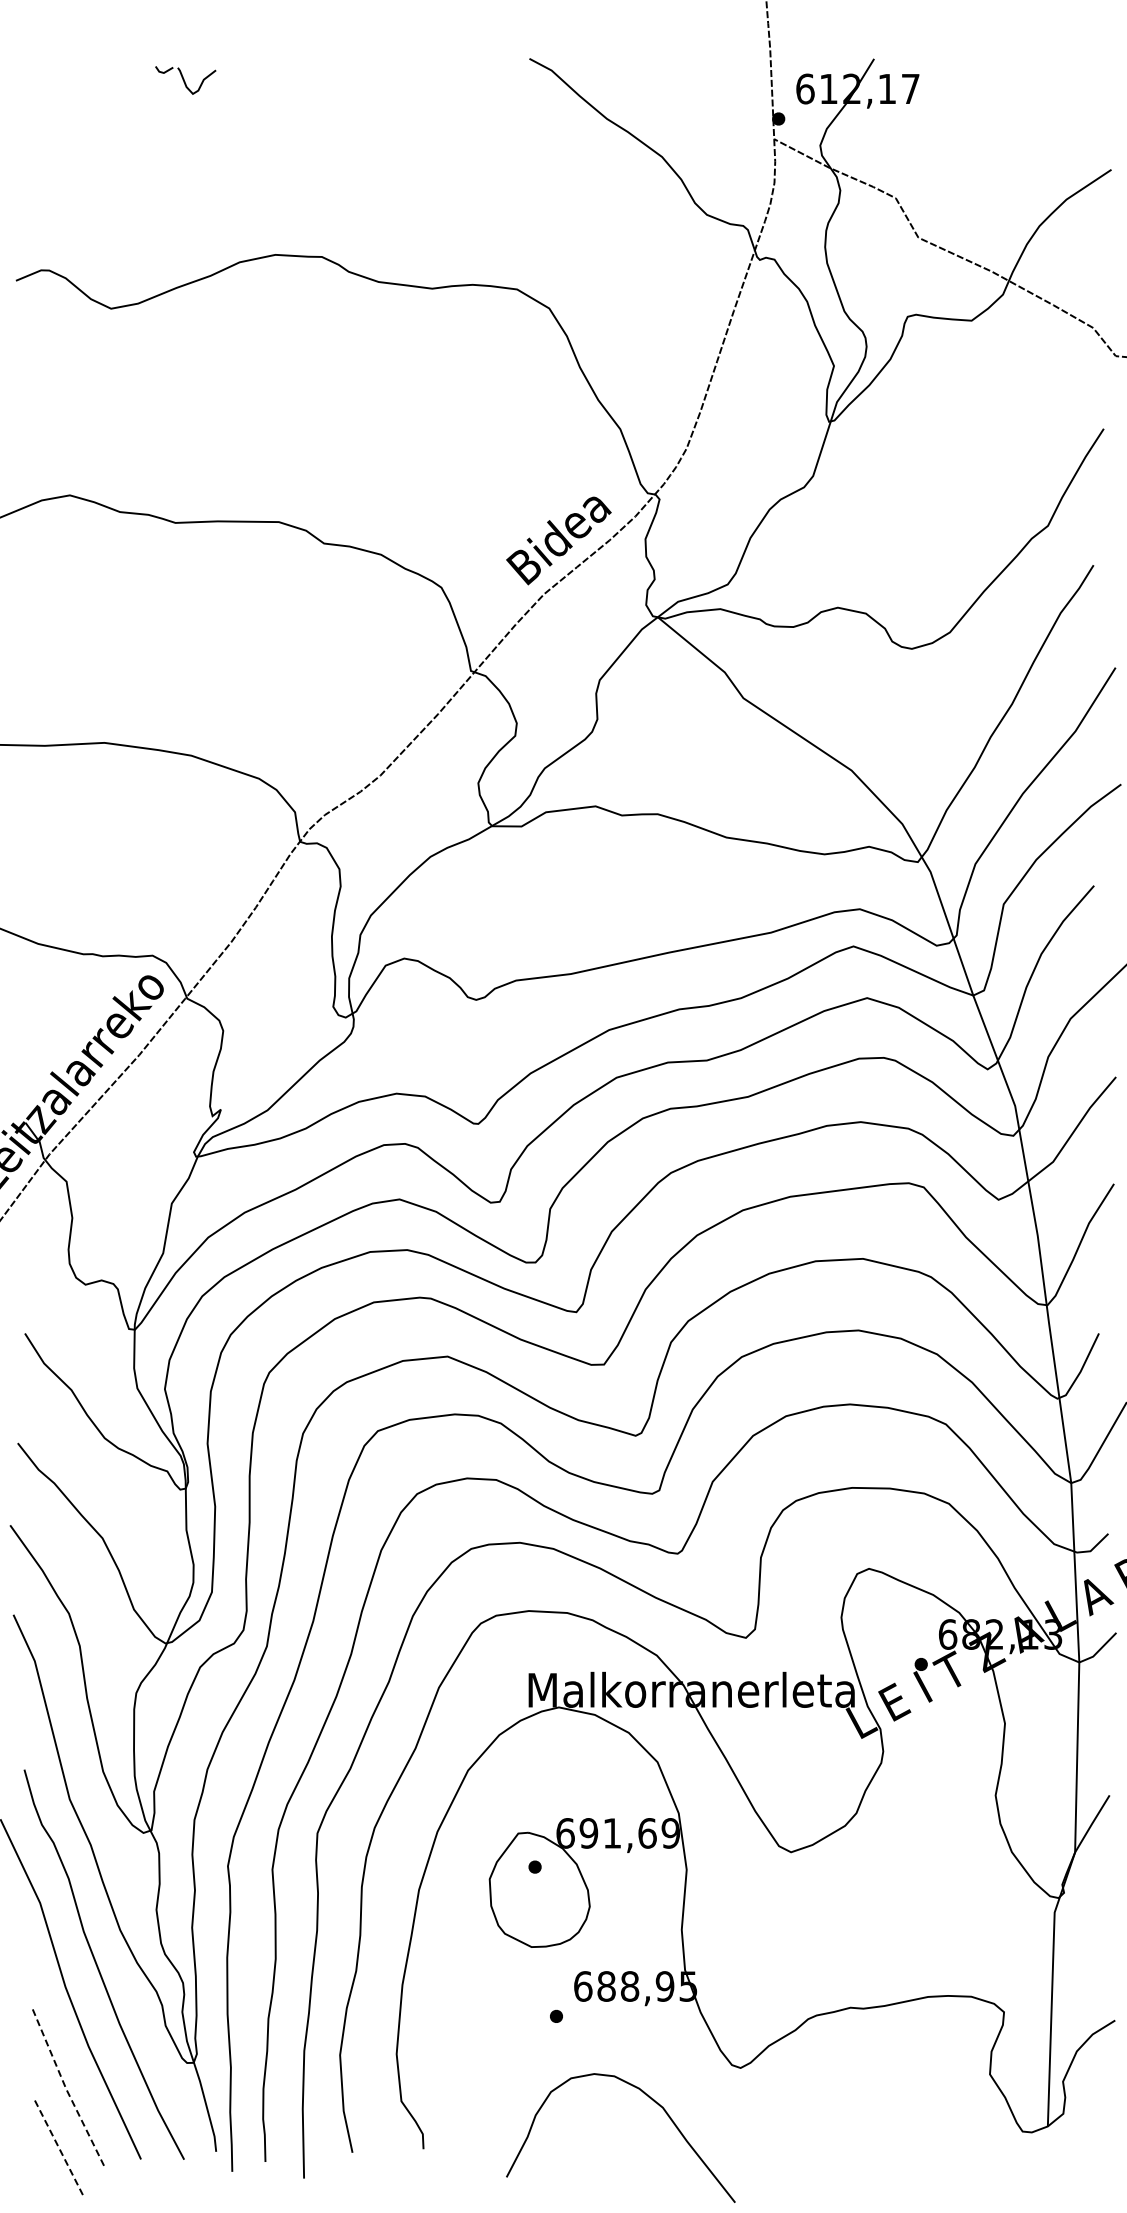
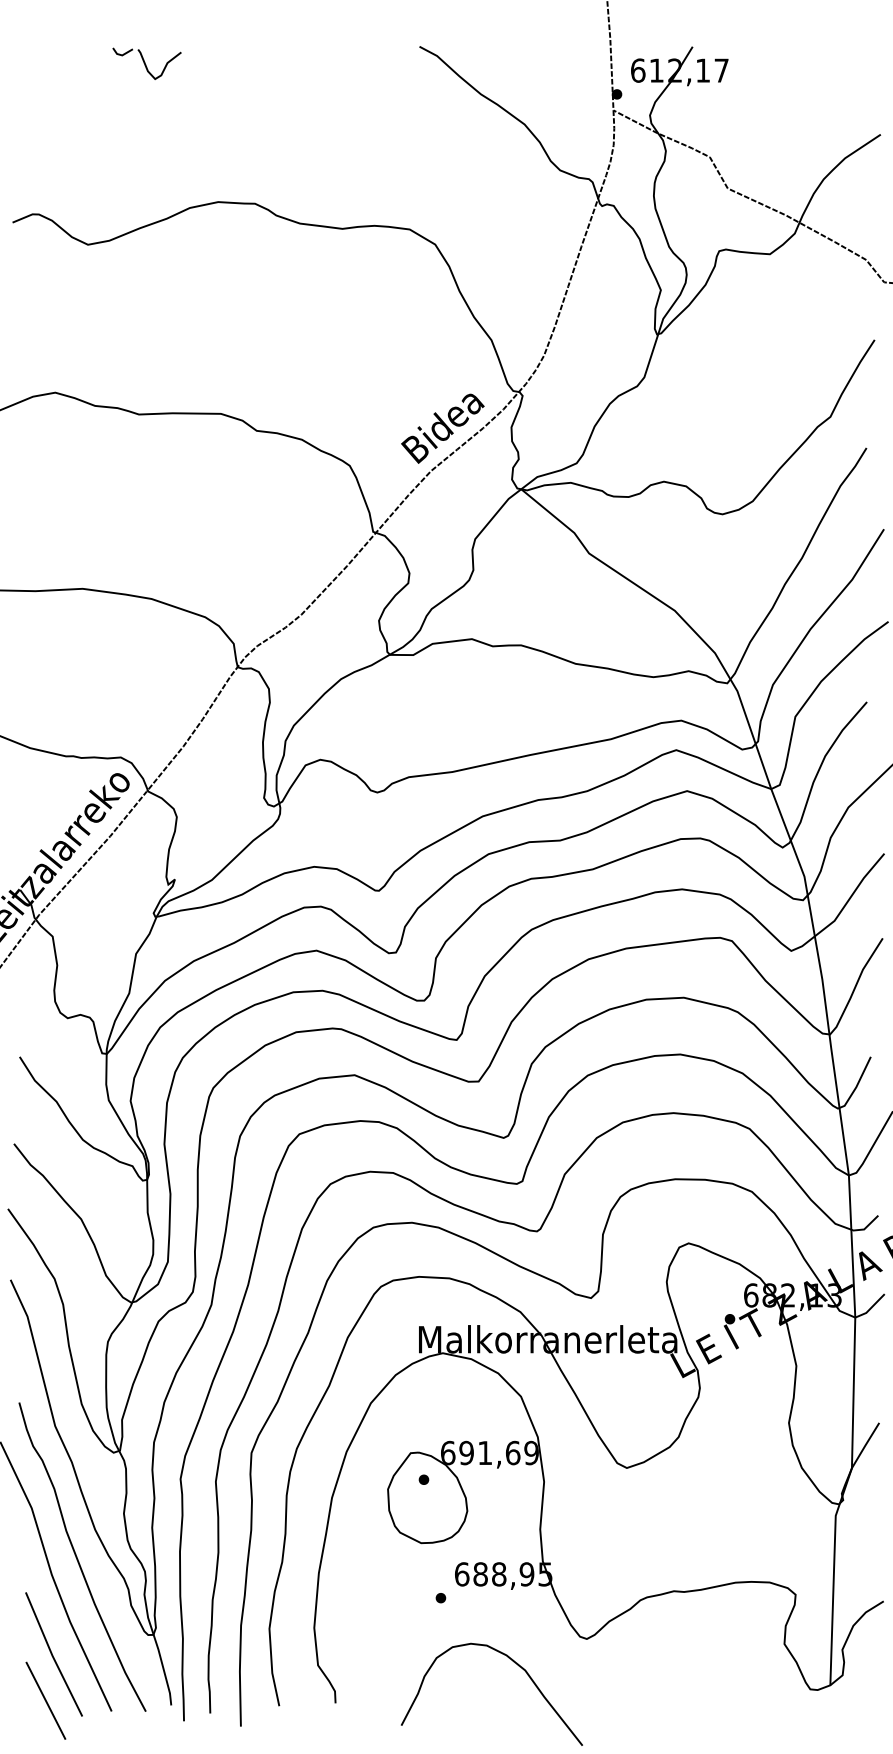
part: (185, 80) -> (146, 63), size x1.43
line: (66, 2089) -> (52, 1656), dashed -> solid
line: (58, 2146) -> (46, 1701), dashed -> solid

